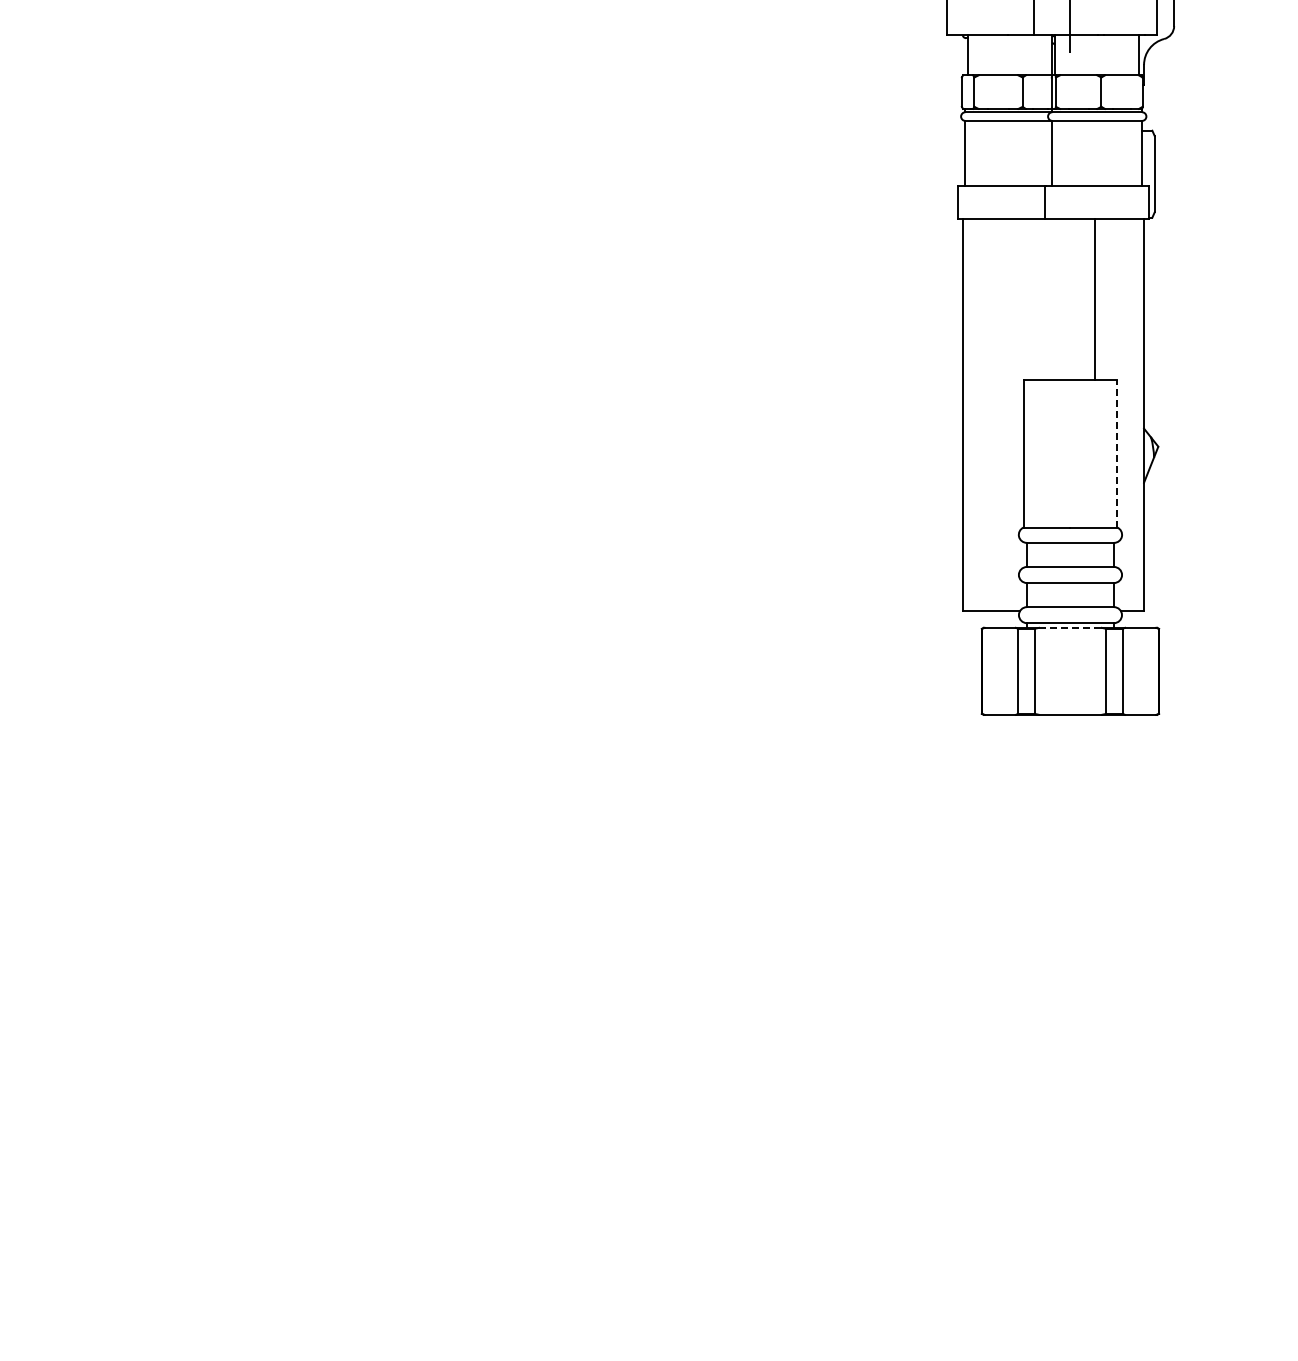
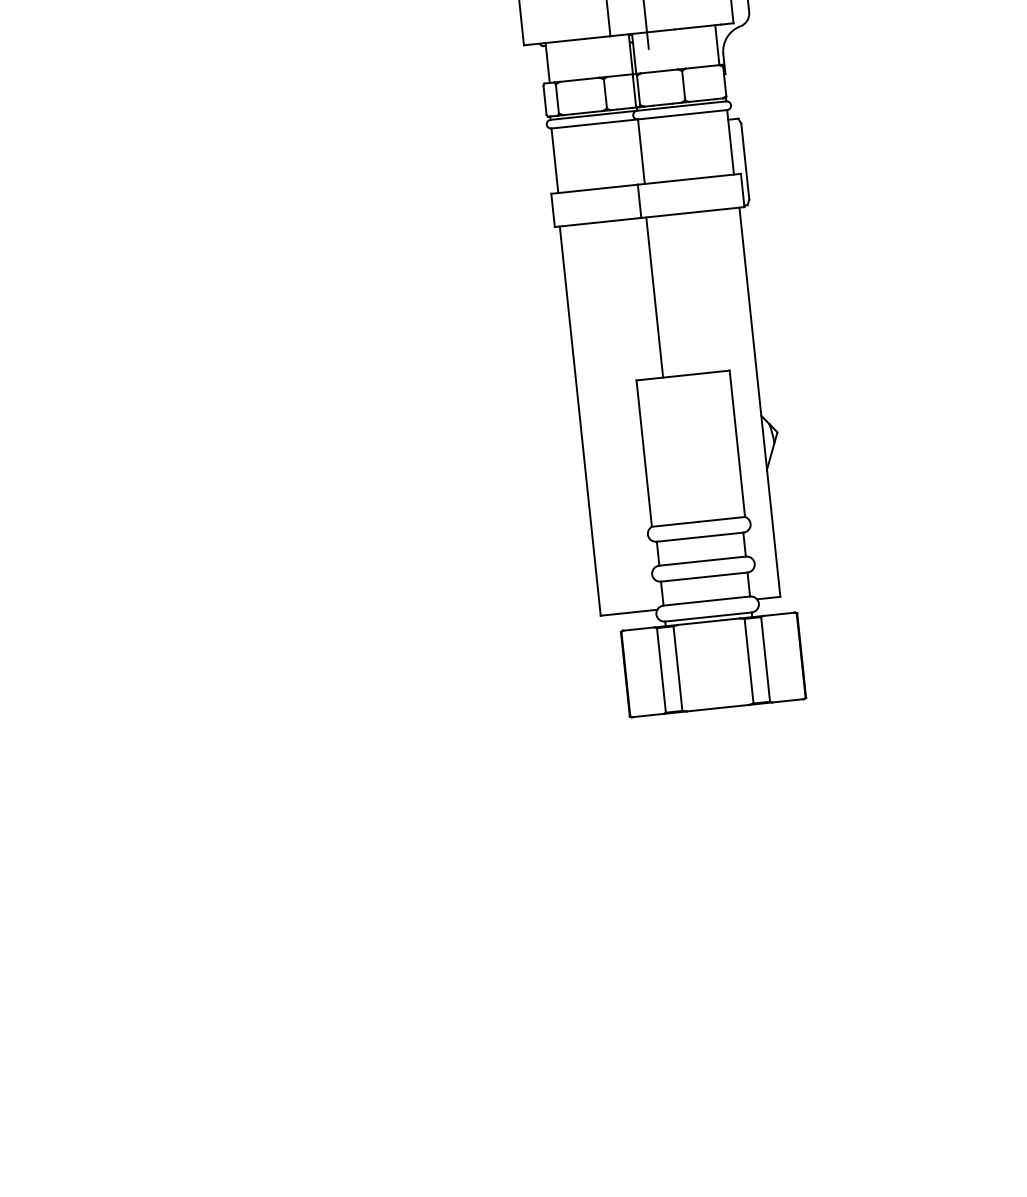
line: (1095, 299) -> (654, 297), moved
line: (1117, 453) -> (737, 443), dashed -> solid
line: (1070, 627) -> (708, 621), dashed -> solid

